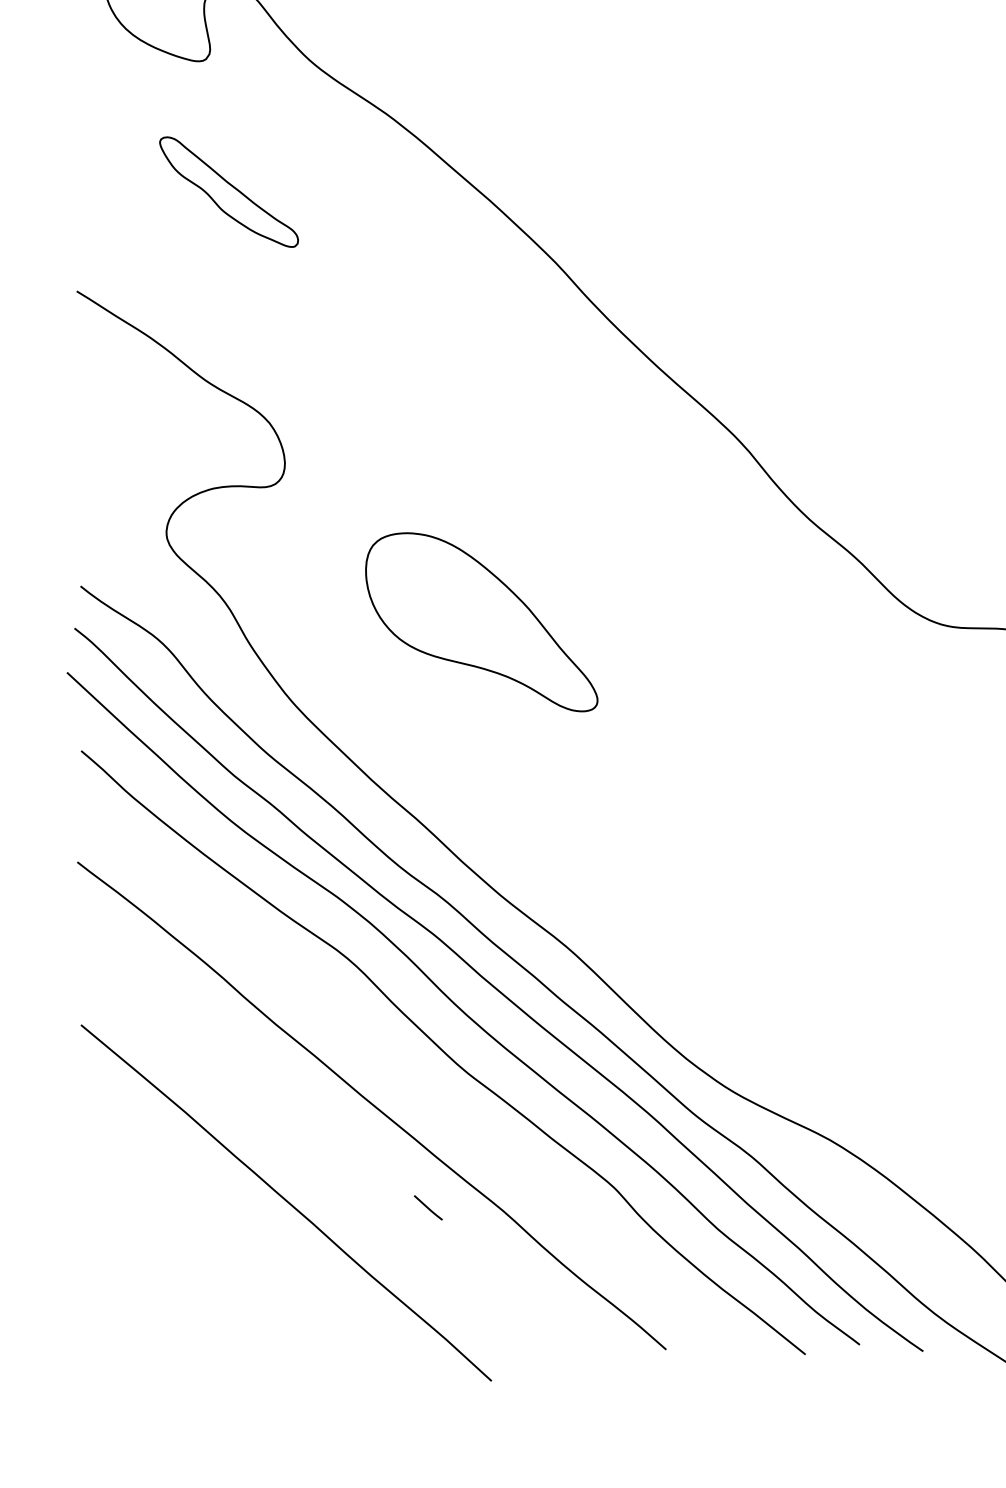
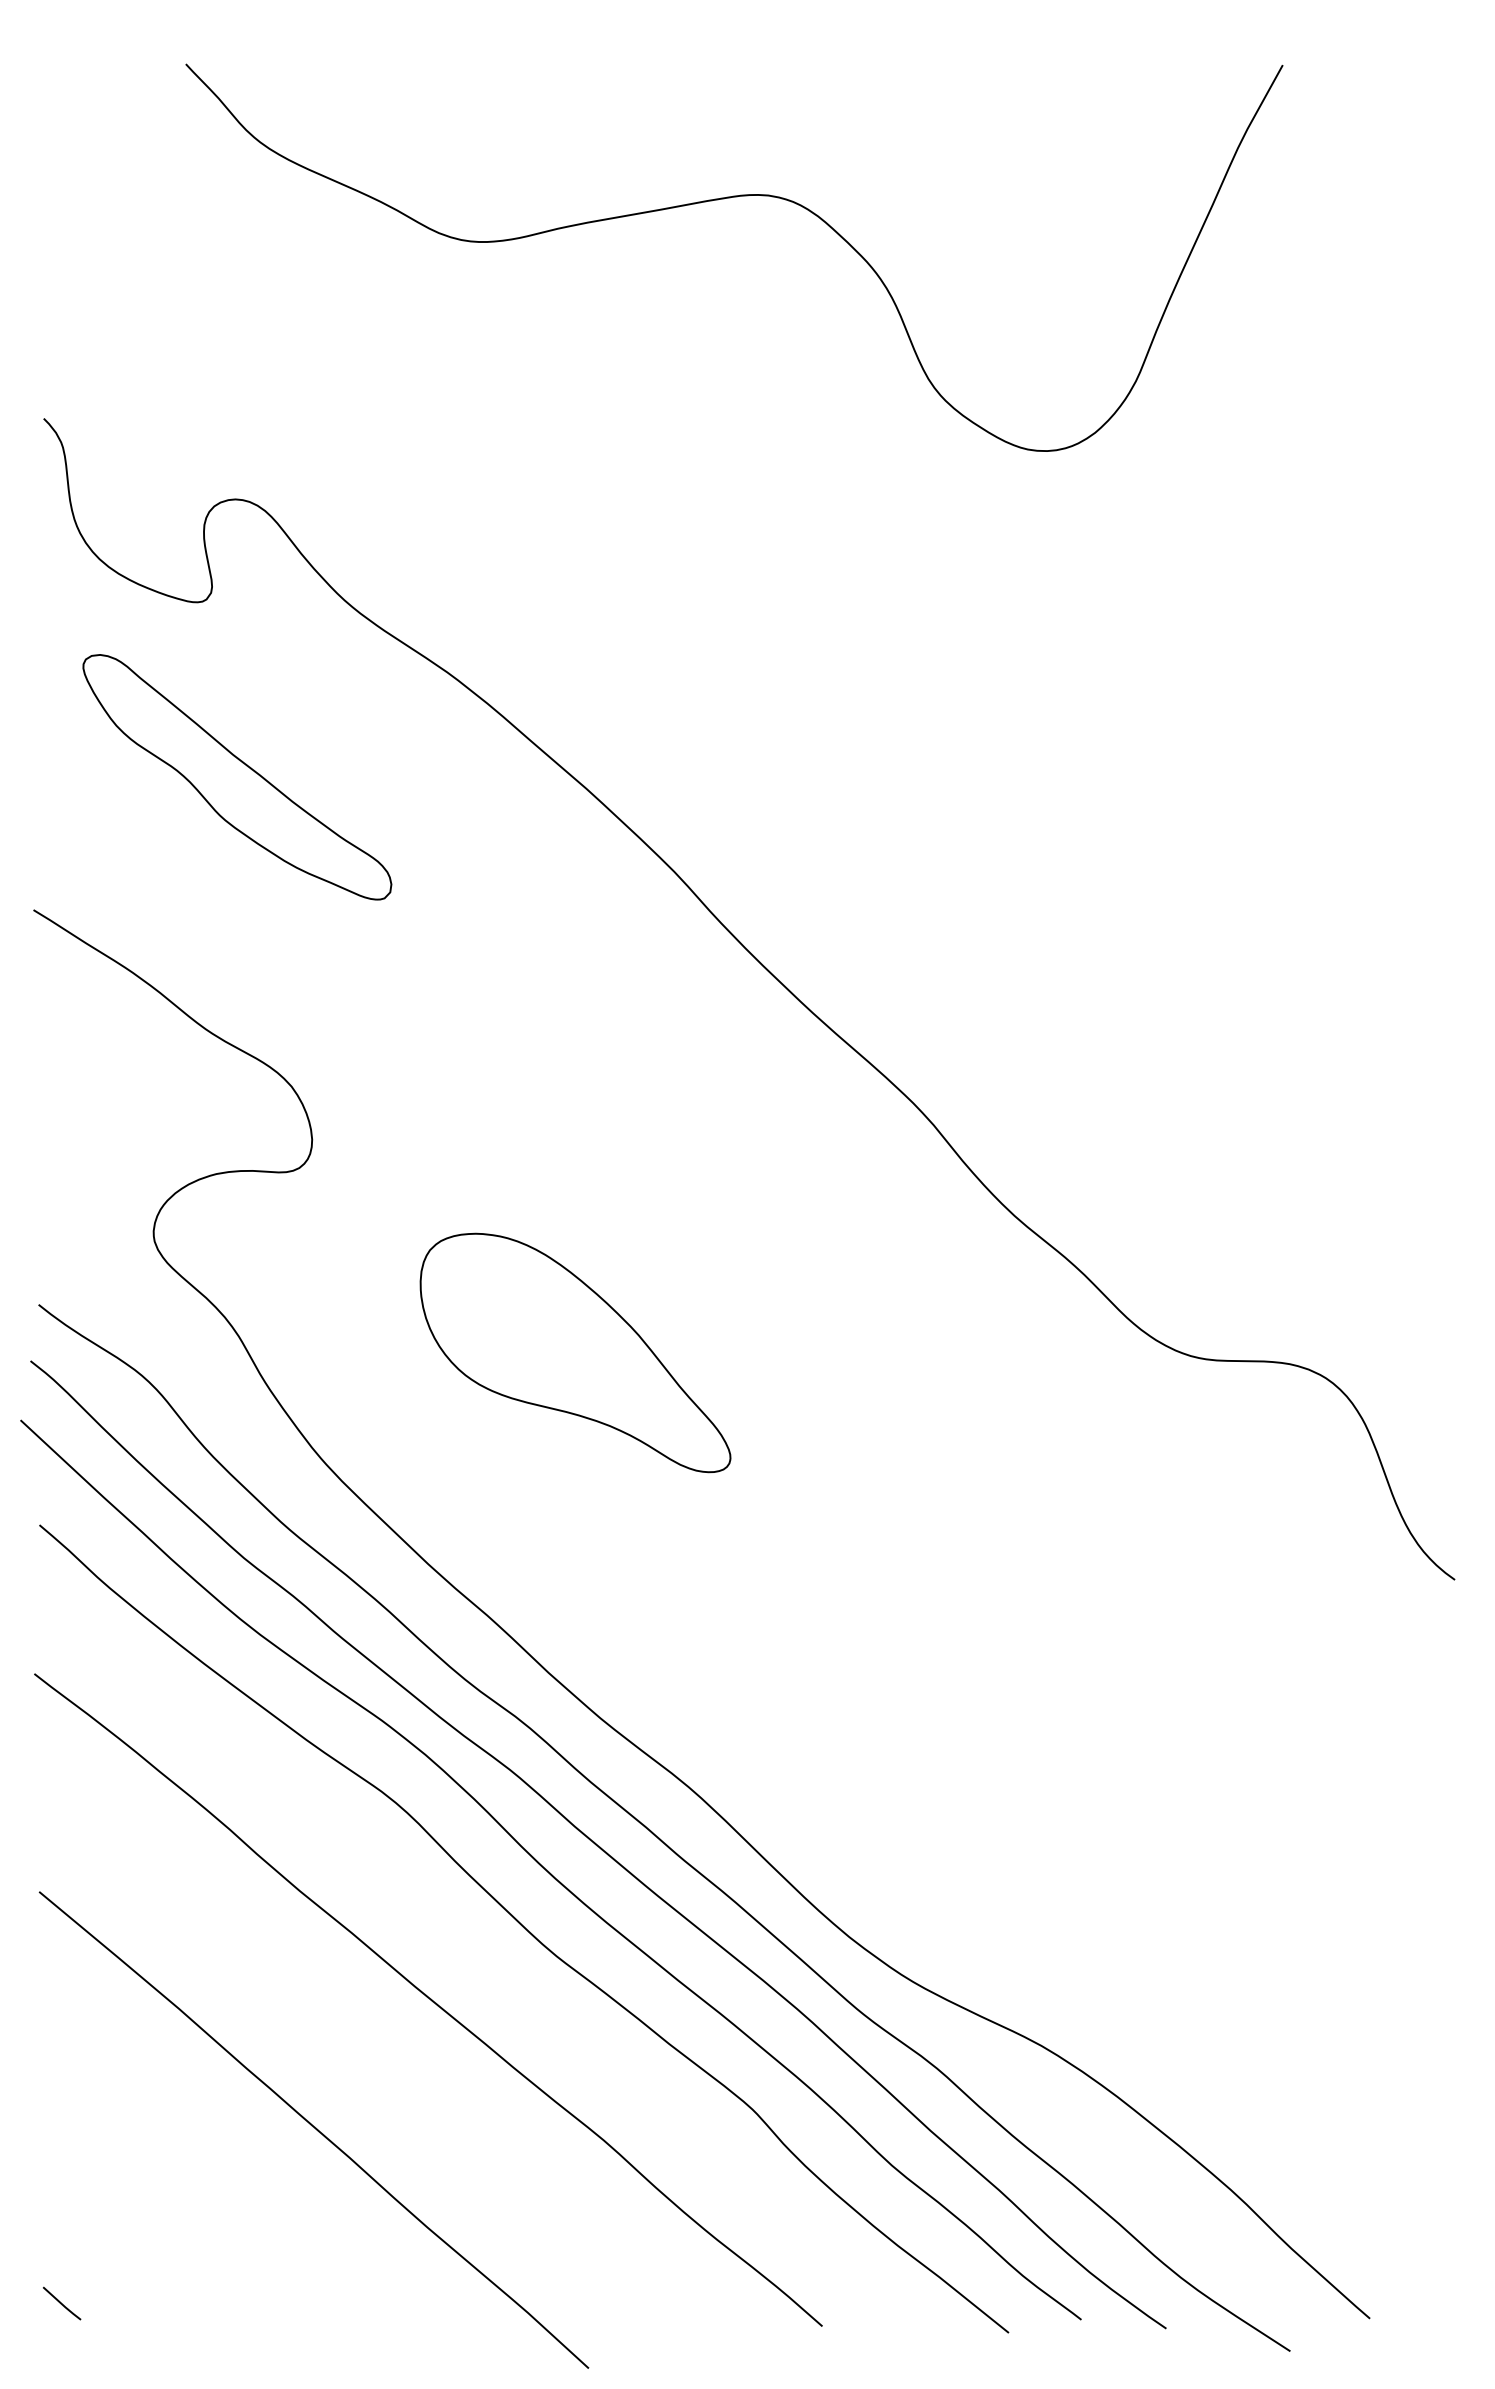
part: (229, 192) -> (237, 777), size x1.67
line: (428, 1207) -> (62, 2303), moved

